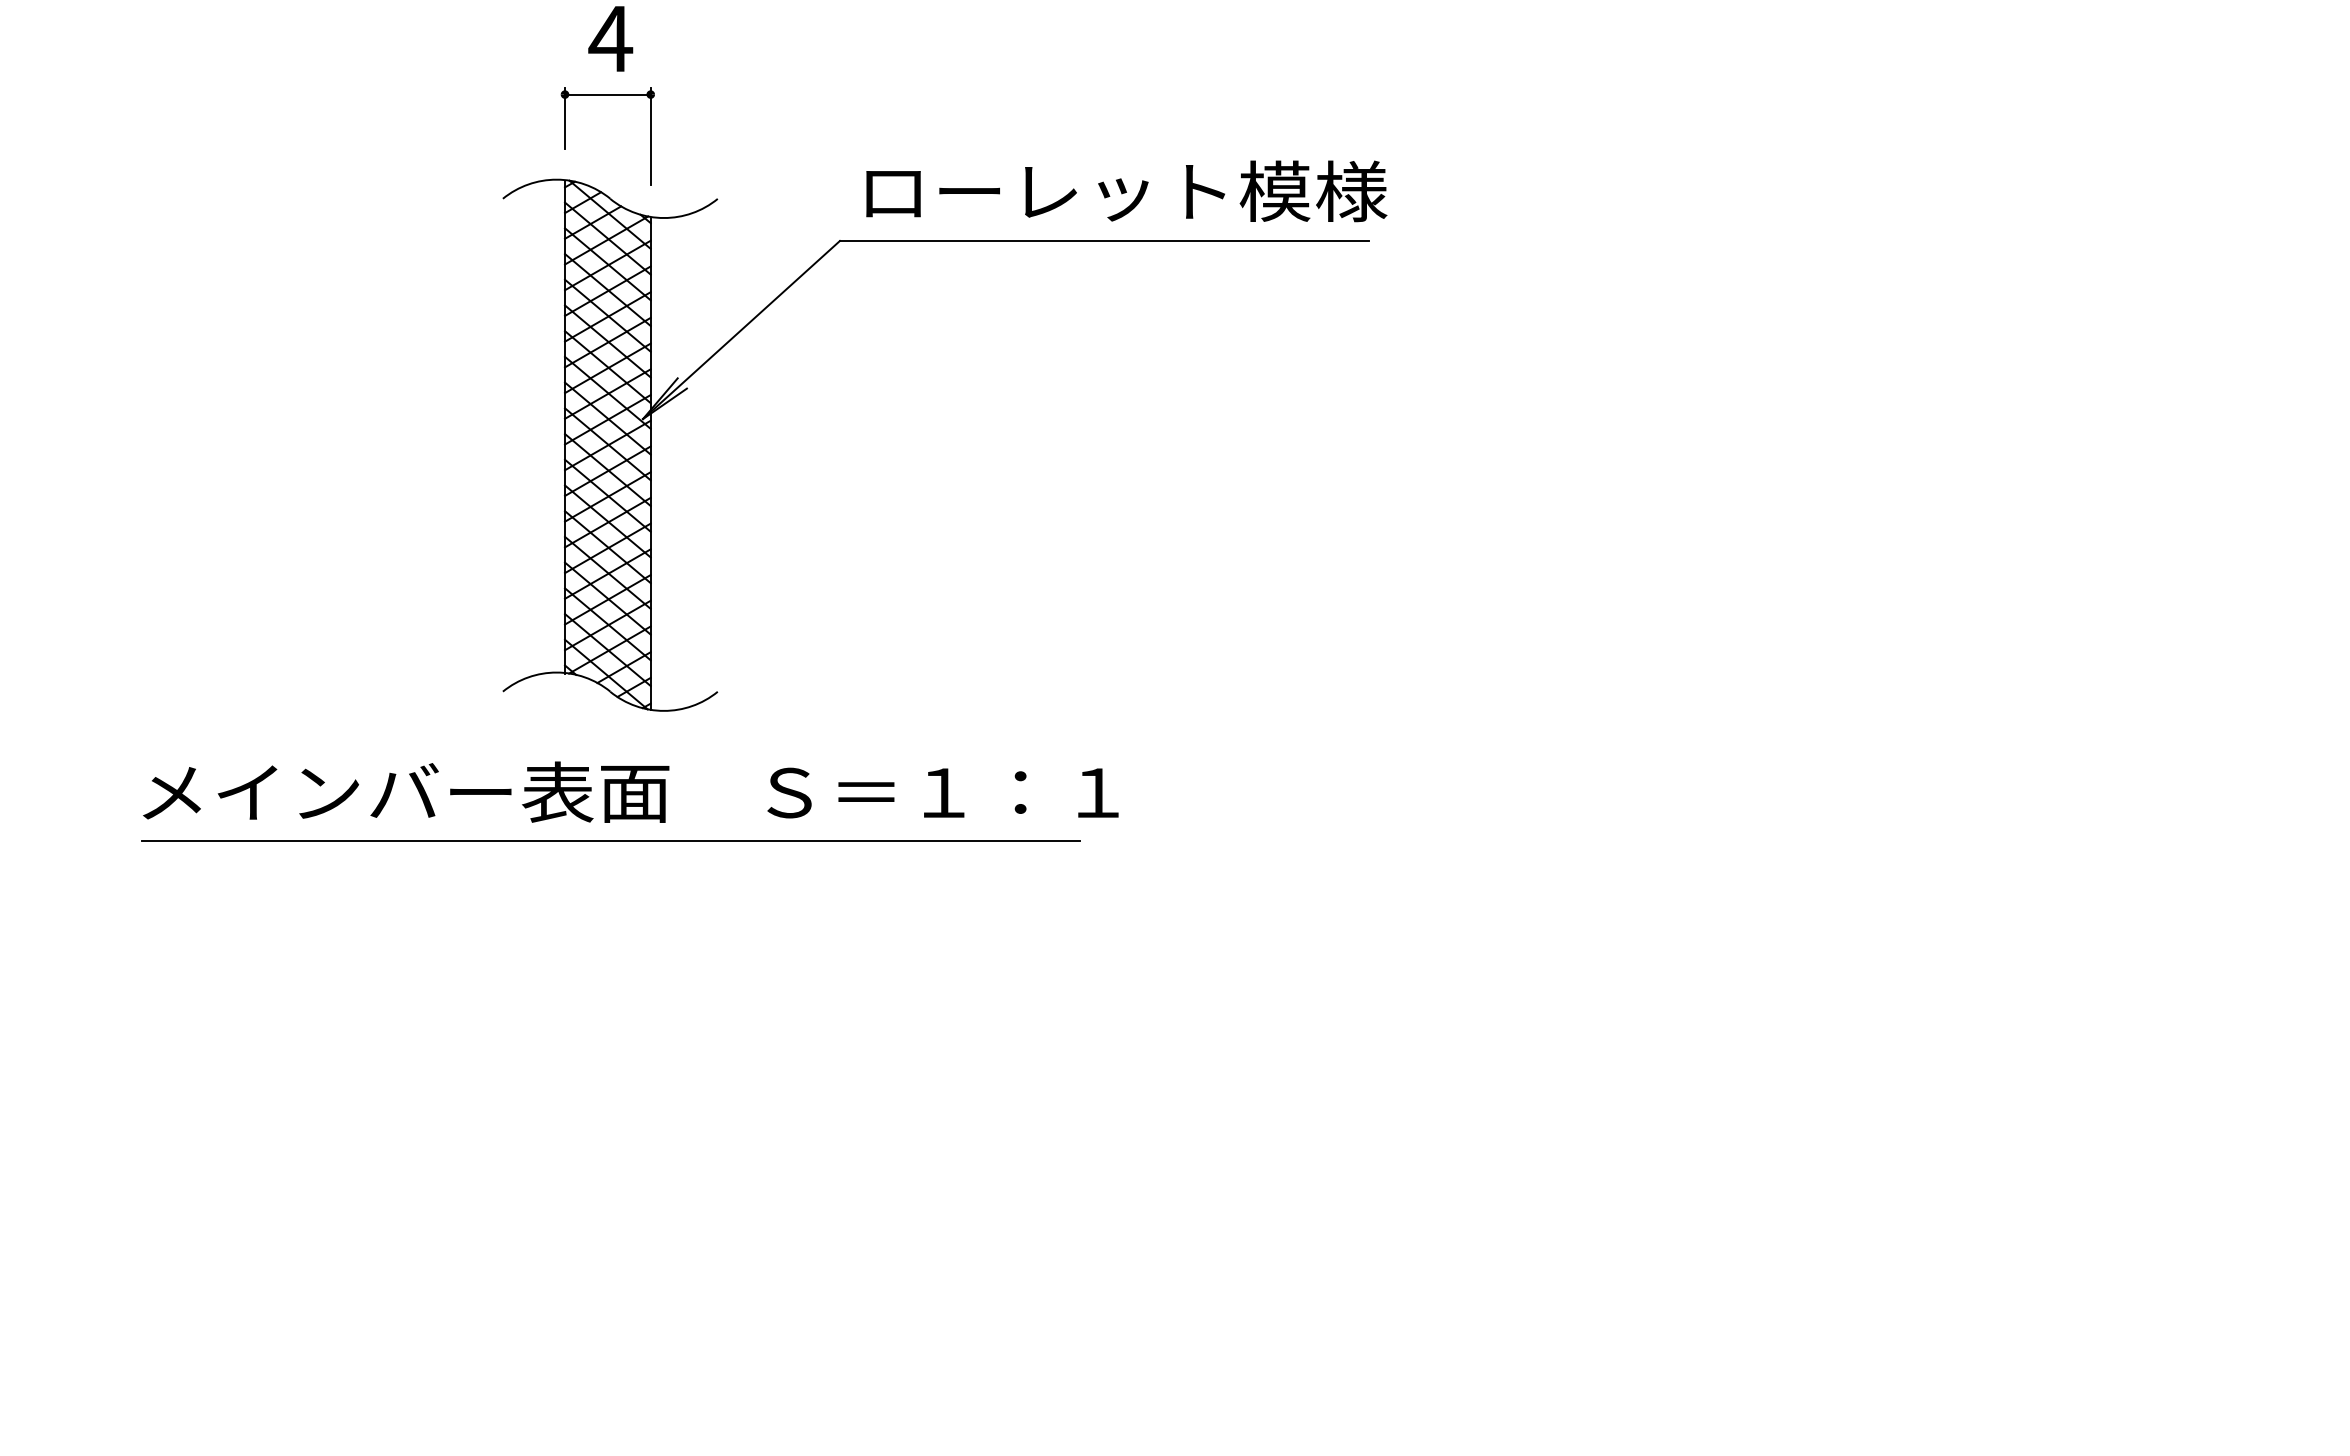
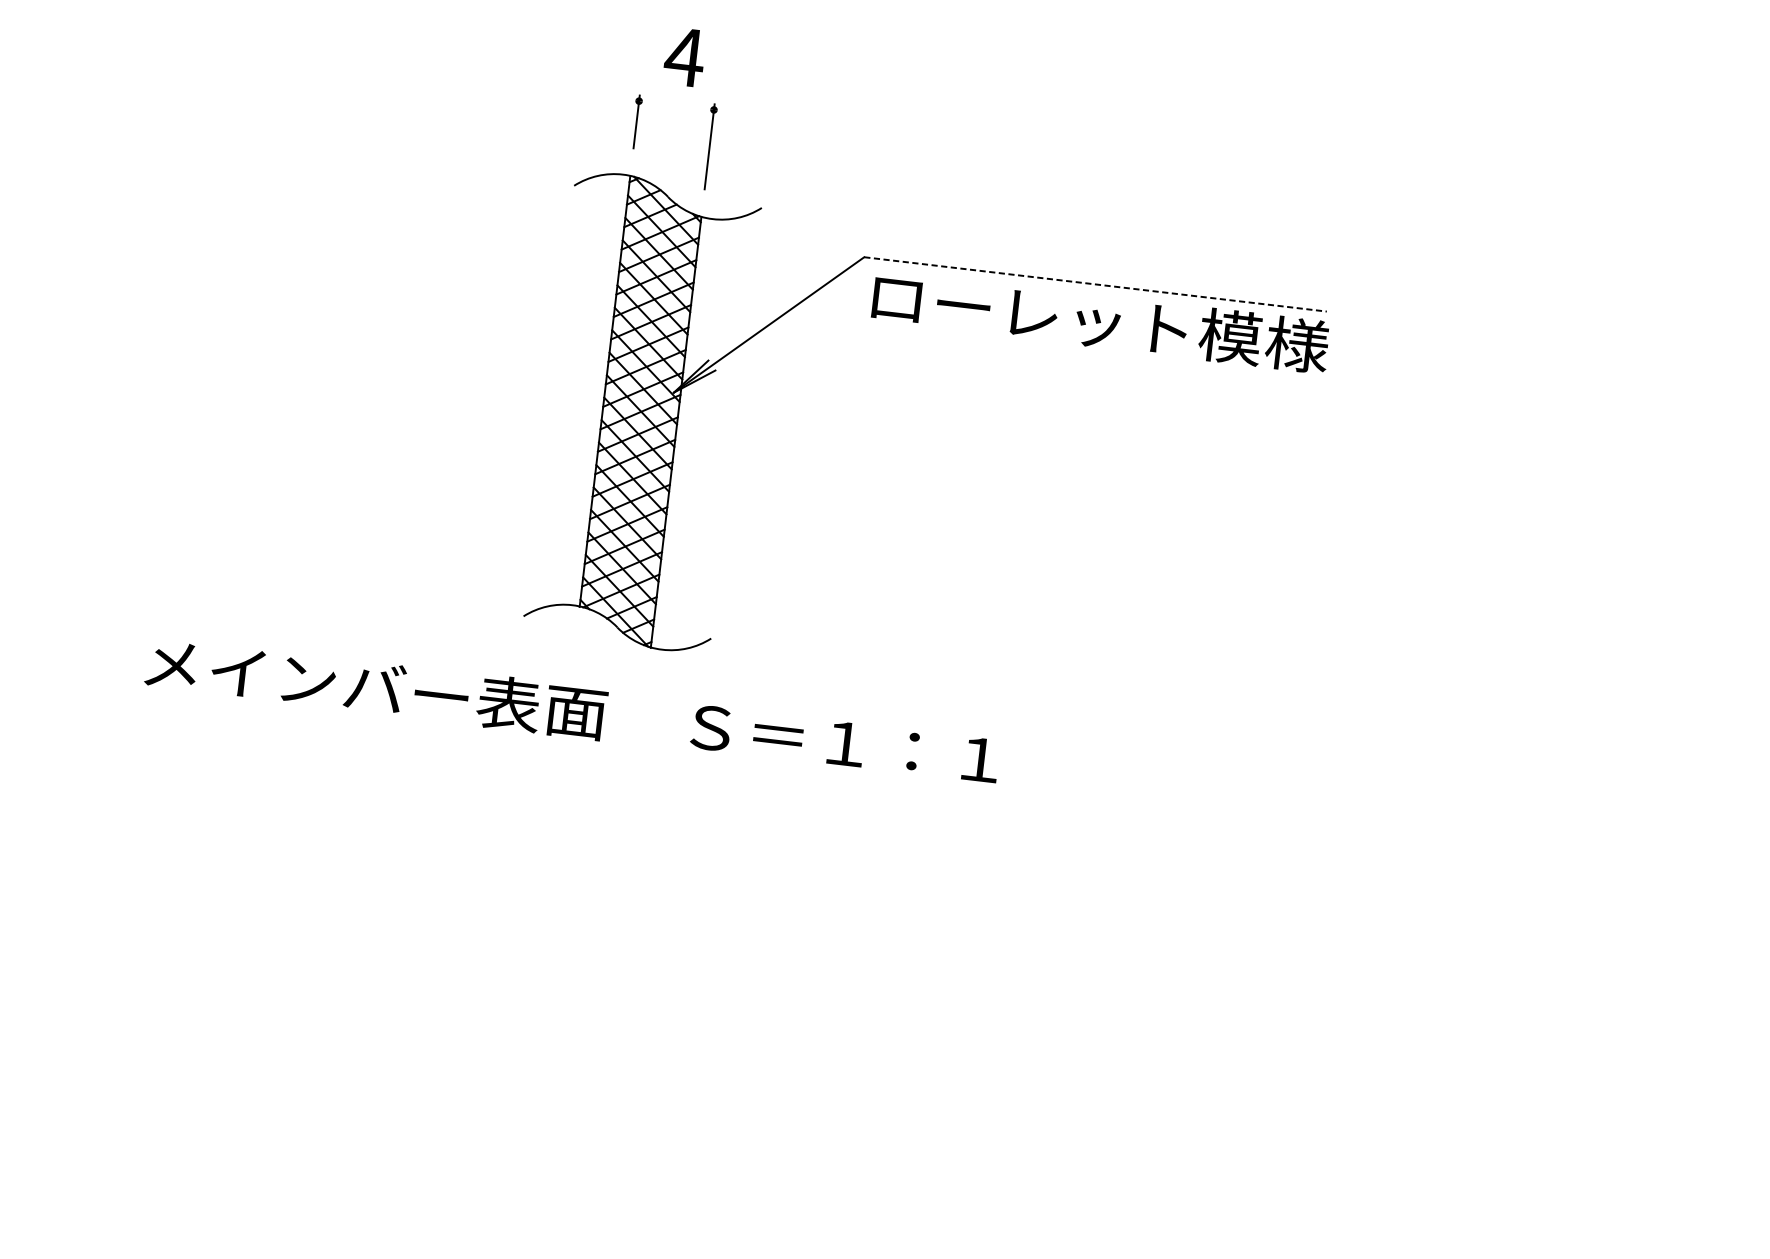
line: (607, 94) -> (676, 105), removed
text: (1126, 191) -> (1100, 321), moved
line: (1104, 240) -> (1095, 283), solid -> dashed
text: (630, 791) -> (572, 710), moved
line: (610, 841) -> (602, 758), removed

